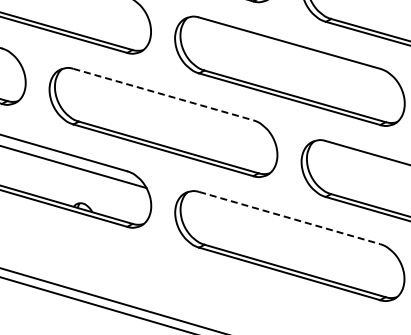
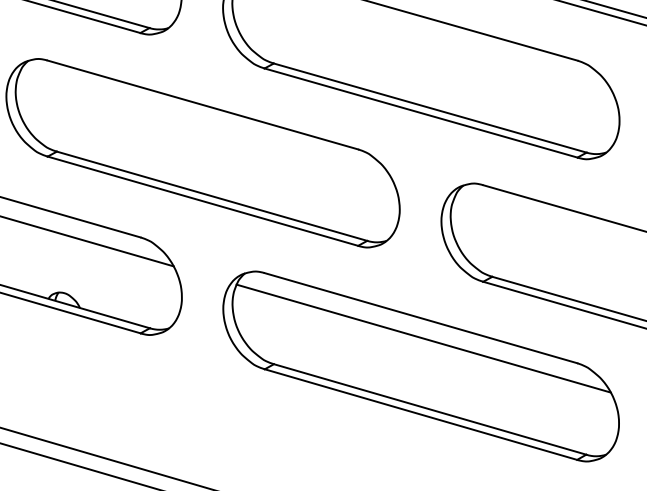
line: (163, 94) -> (203, 104), dashed -> solid
line: (290, 218) -> (422, 318), dashed -> solid
line: (290, 229) -> (422, 337), added

